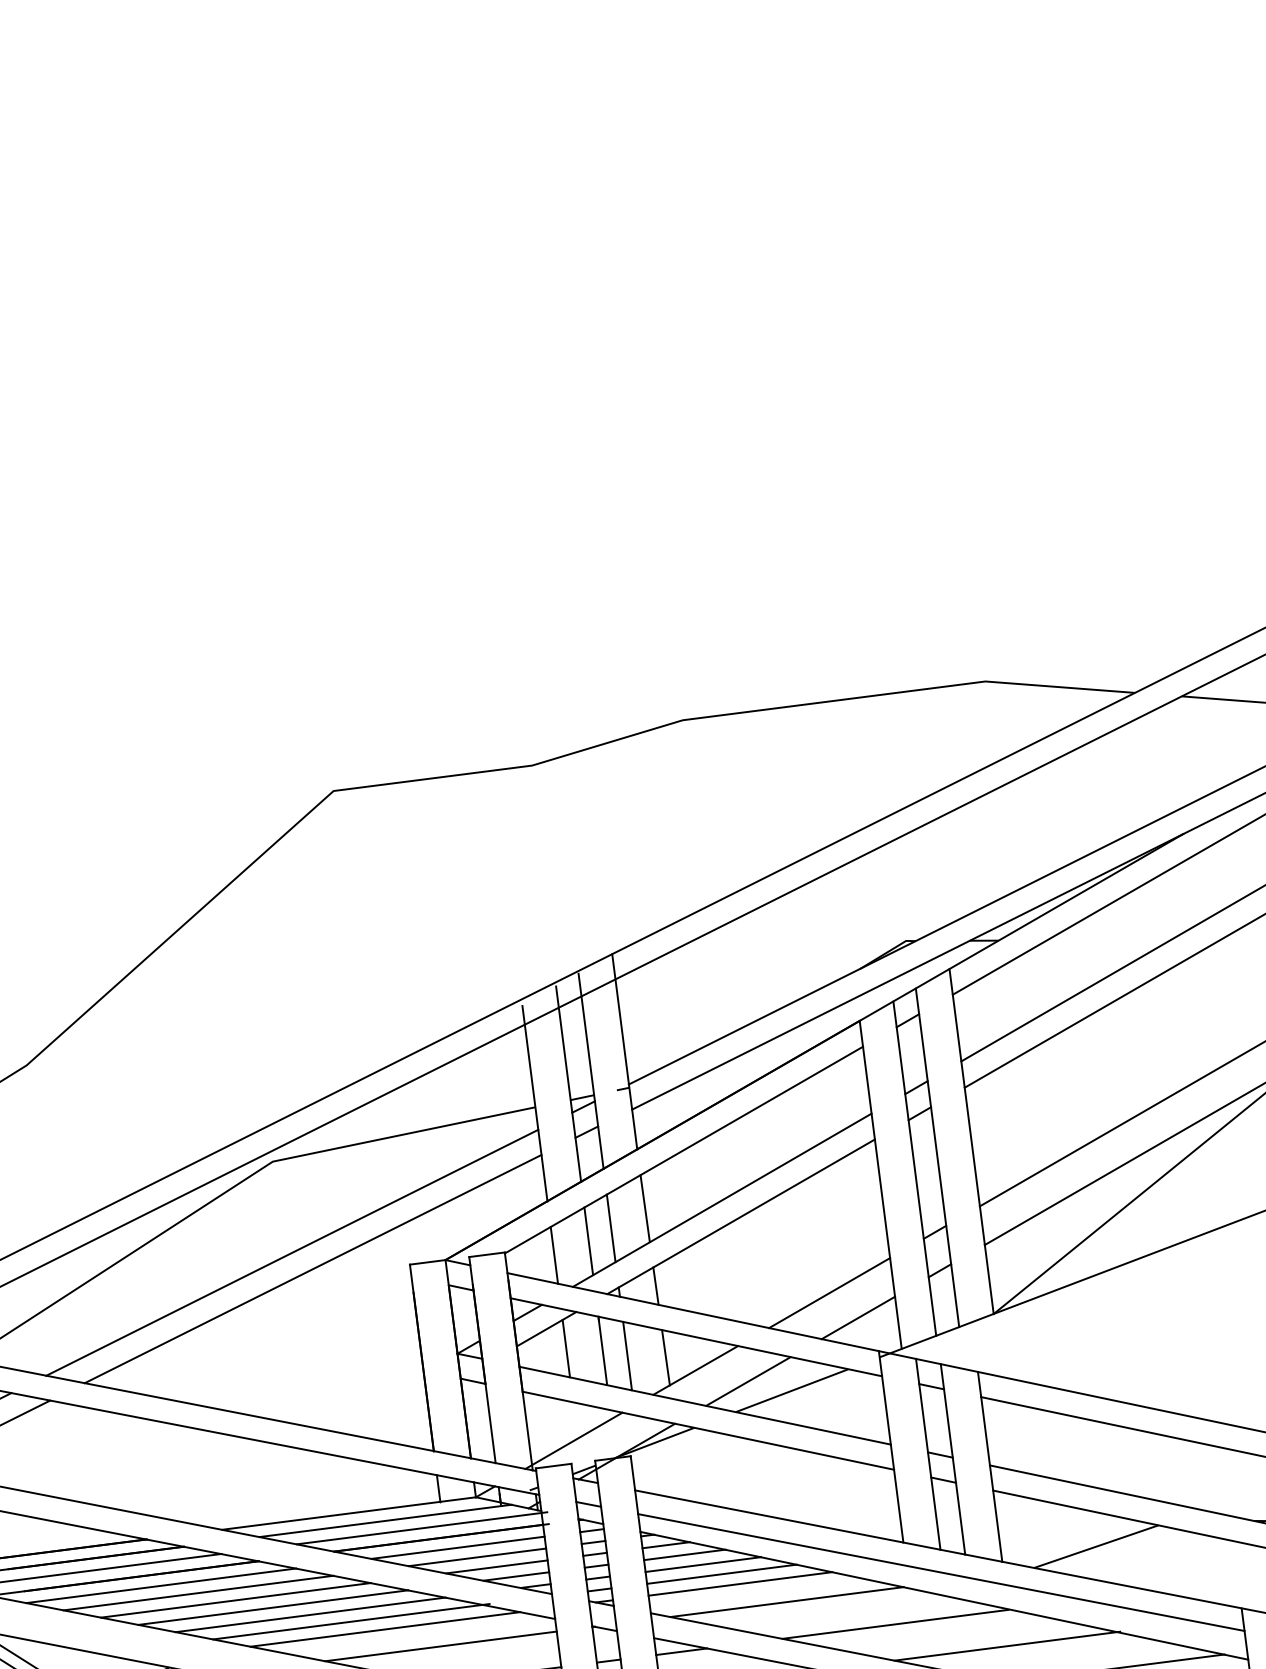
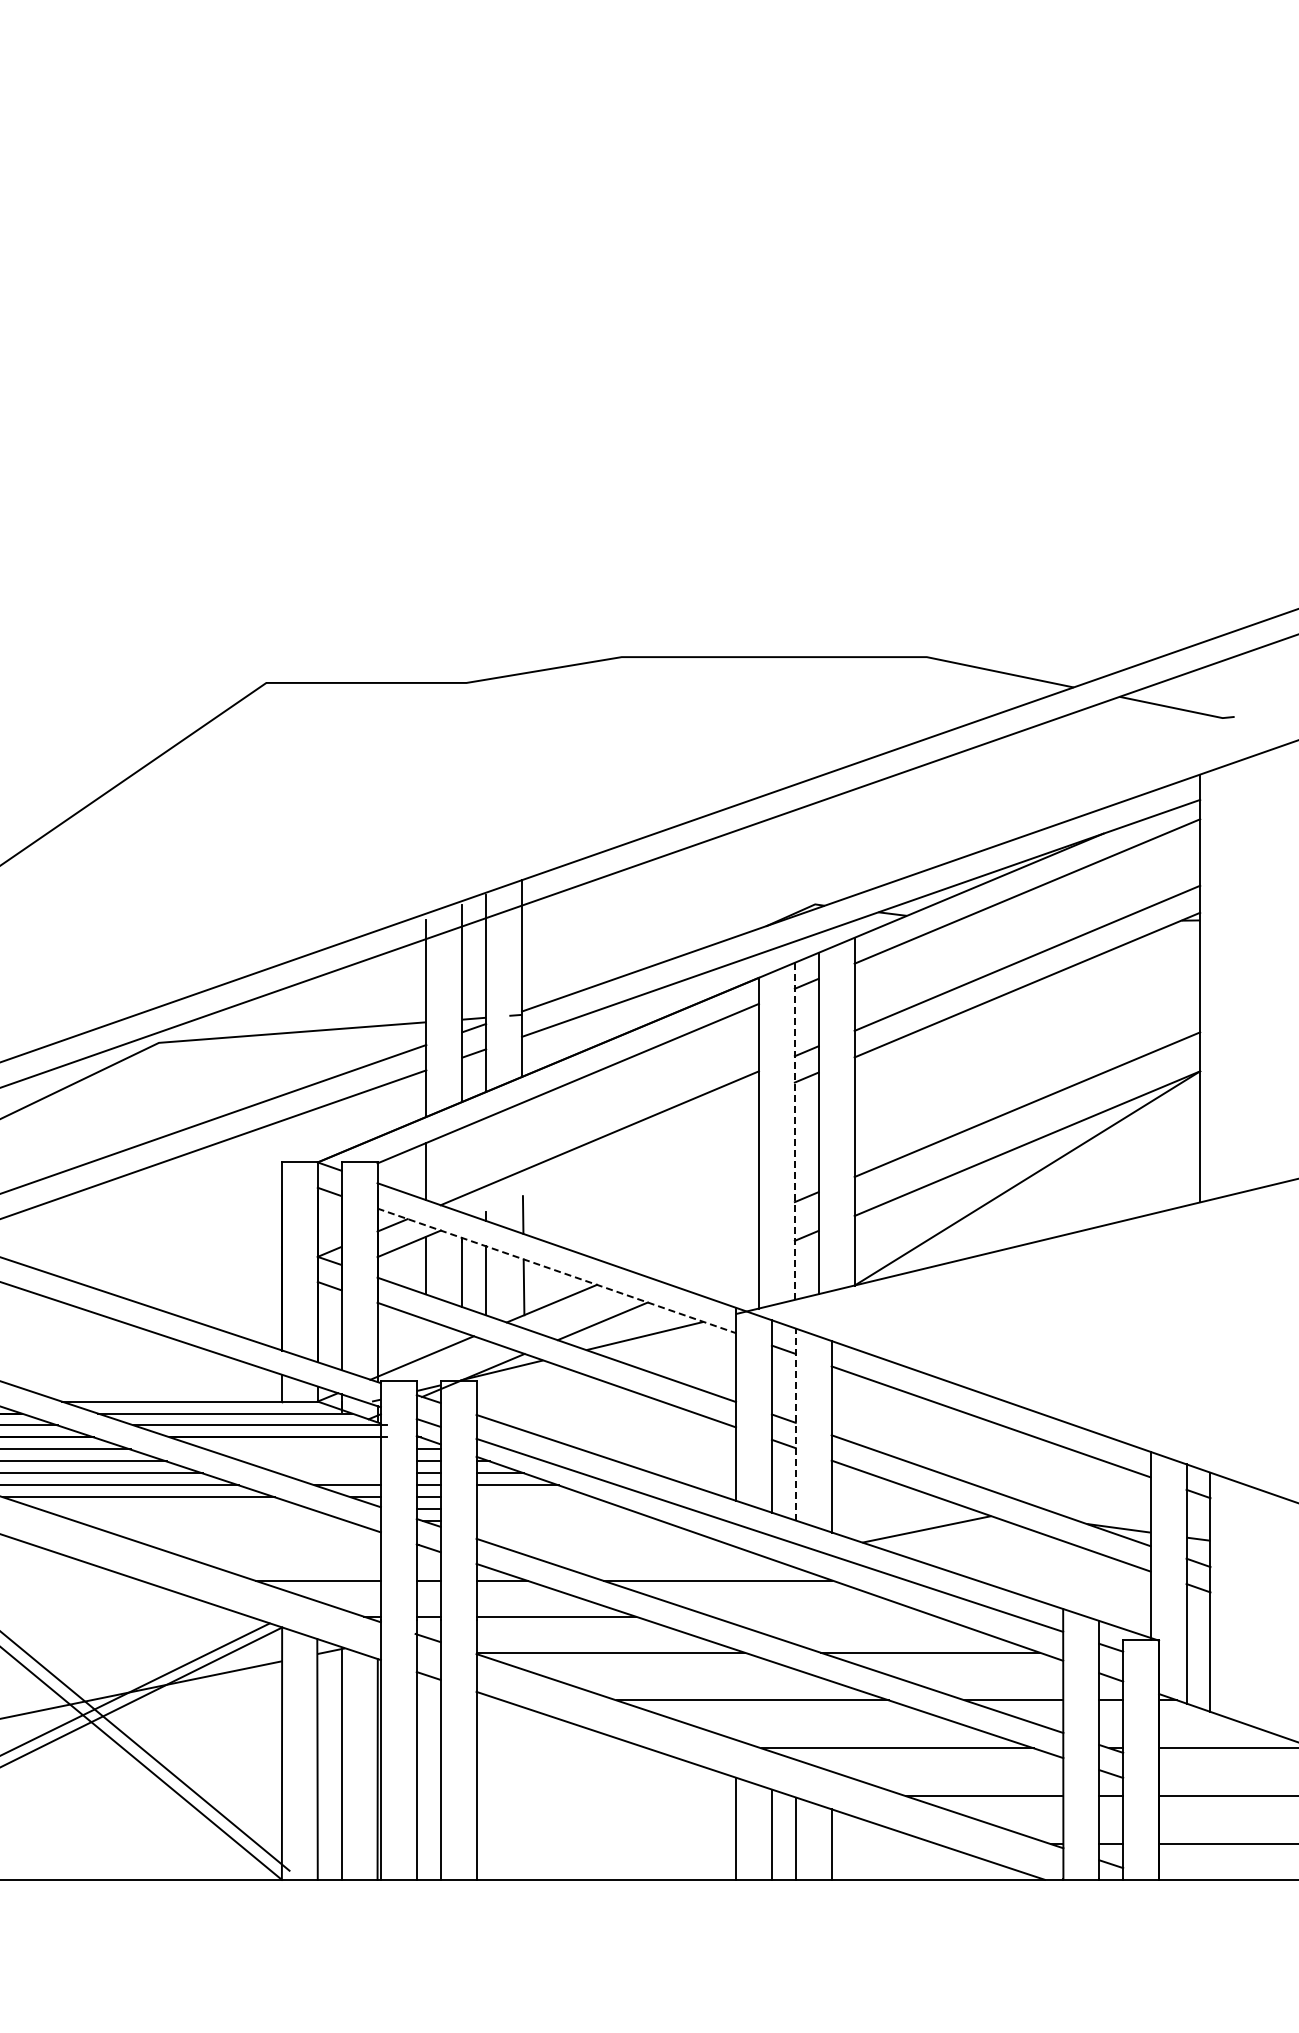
line: (914, 1168) -> (794, 1131), solid -> dashed
line: (645, 1208) -> (522, 1136), removed
line: (740, 1216) -> (615, 1156), removed
line: (611, 1227) -> (486, 1151), removed
line: (589, 1241) -> (462, 1162), removed
line: (829, 1292) -> (694, 1243), removed
line: (857, 1317) -> (719, 1271), removed
line: (696, 1336) -> (556, 1270), solid -> dashed
line: (952, 1459) -> (795, 1424), solid -> dashed
line: (457, 1547) -> (293, 1449), removed
line: (477, 1557) -> (311, 1461), removed
line: (703, 1564) -> (534, 1497), removed
line: (496, 1567) -> (329, 1473), removed
line: (721, 1574) -> (551, 1509), removed
line: (739, 1584) -> (568, 1521), removed
line: (786, 1602) -> (612, 1545), removed
line: (351, 1622) -> (178, 1509), removed
line: (385, 1629) -> (211, 1521), removed
line: (1006, 1645) -> (825, 1616), removed
line: (440, 1646) -> (263, 1545), removed

